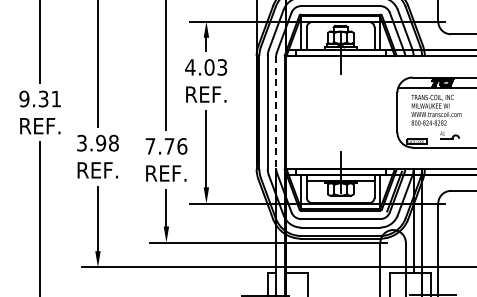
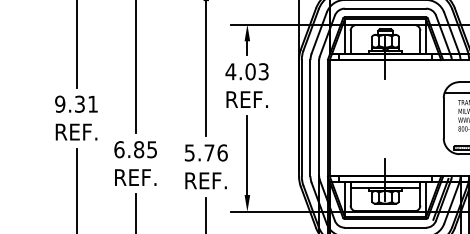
line: (276, 113) -> (319, 119), dashed -> solid
text: (97, 142) -> (135, 148), 3.98 -> 6.85
text: (150, 146) -> (189, 153), 7.76 -> 5.76

